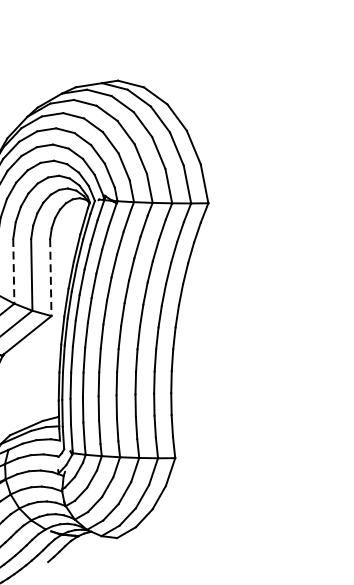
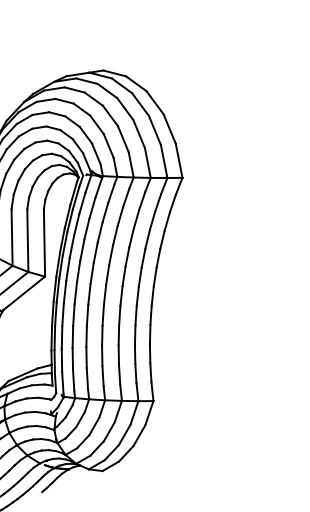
line: (14, 271) -> (12, 237), dashed -> solid
line: (50, 277) -> (44, 242), dashed -> solid

